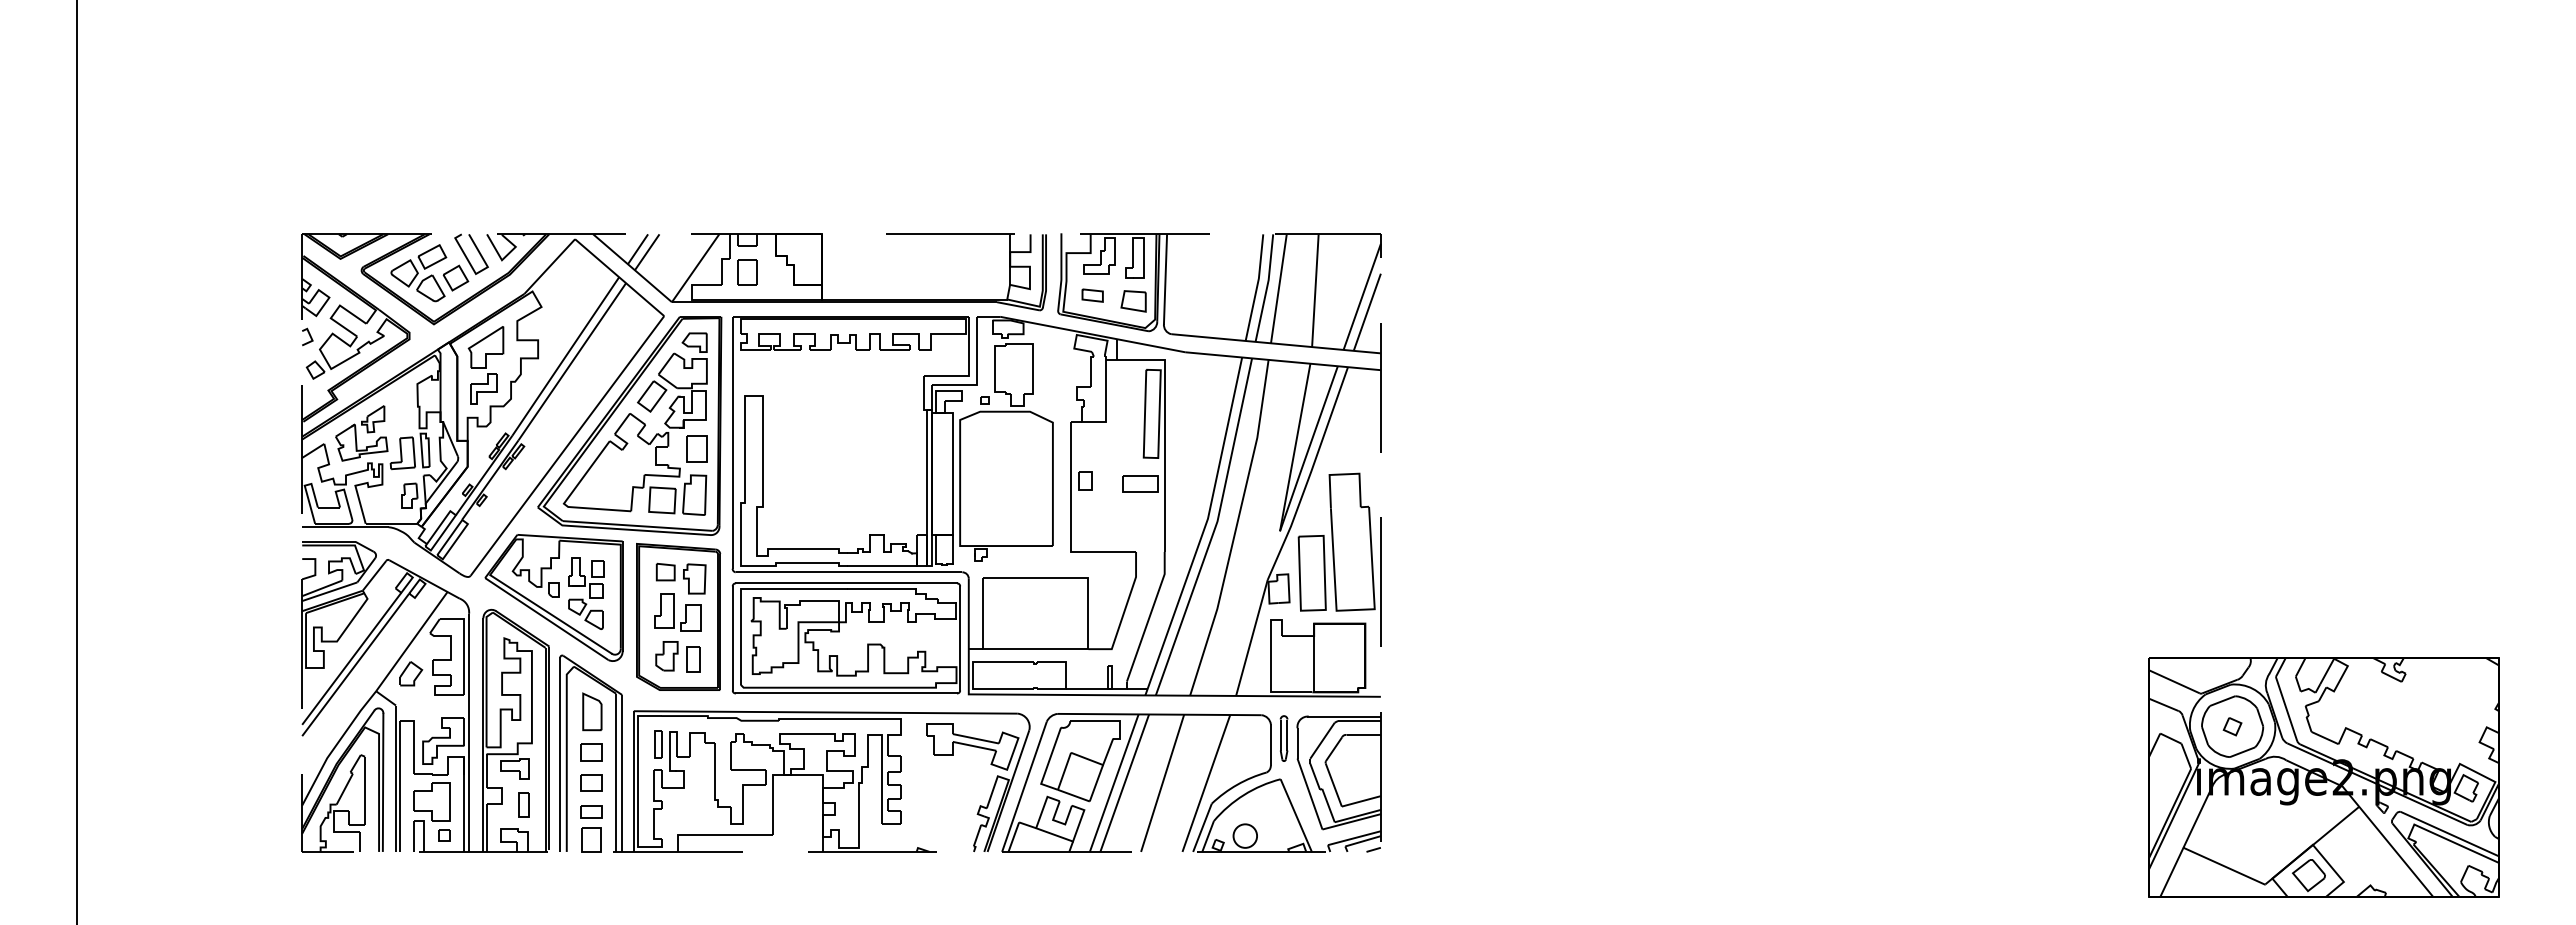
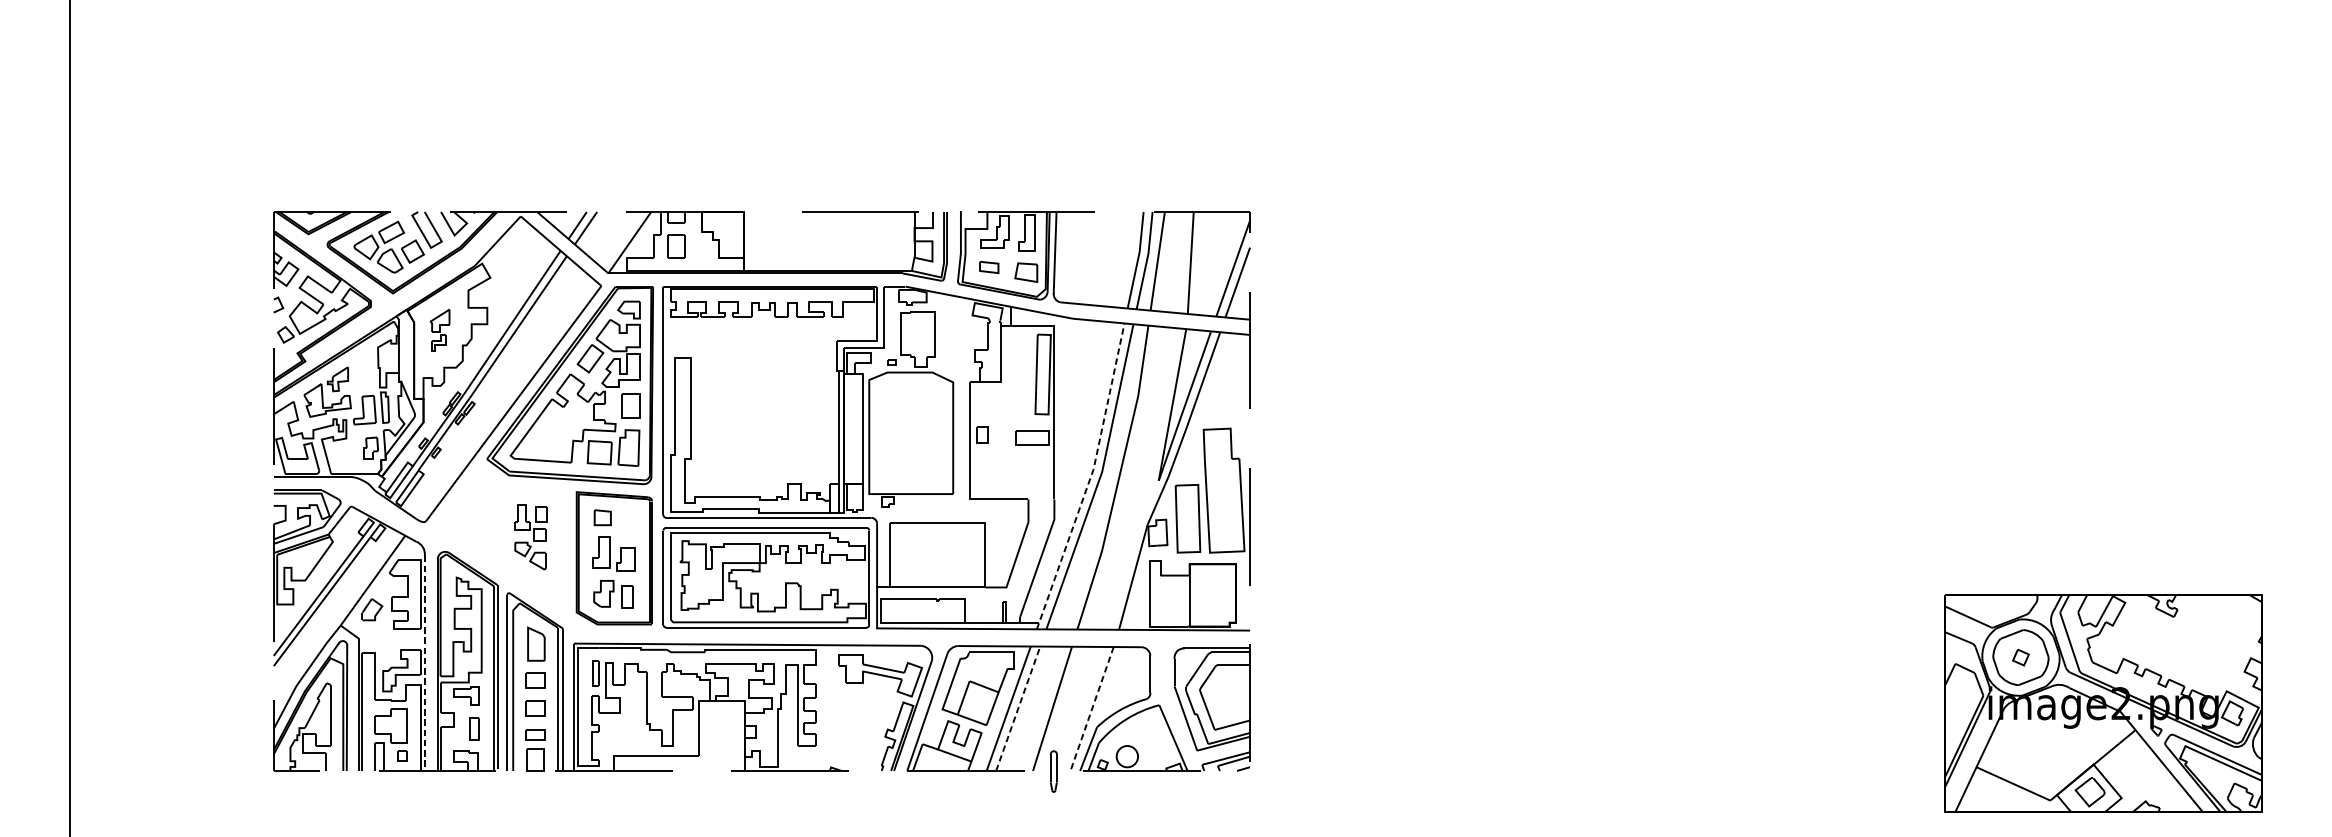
part: (485, 365) -> (439, 330), size x0.6
line: (1204, 529) -> (1090, 479), solid -> dashed
curve: (689, 578) -> (624, 523), removed
part: (553, 597) -> (501, 540), removed
line: (469, 733) -> (425, 663), solid -> dashed
part: (1283, 738) -> (1053, 771), moved
line: (1124, 783) -> (1018, 709), solid -> dashed
line: (1206, 783) -> (1092, 709), solid -> dashed

